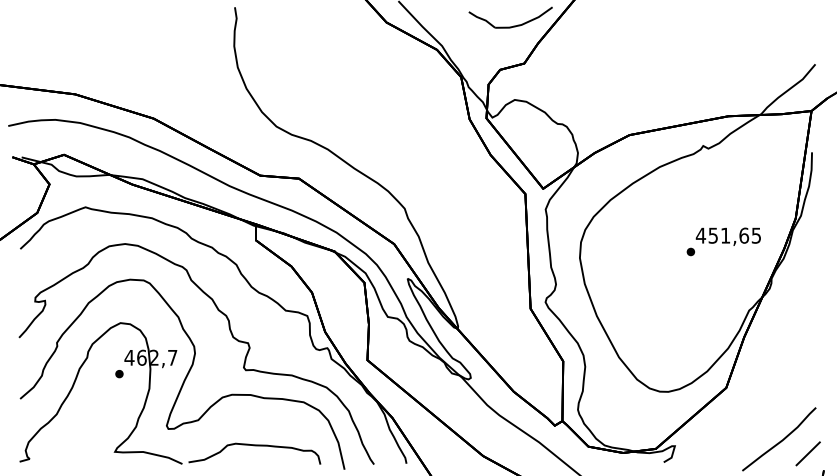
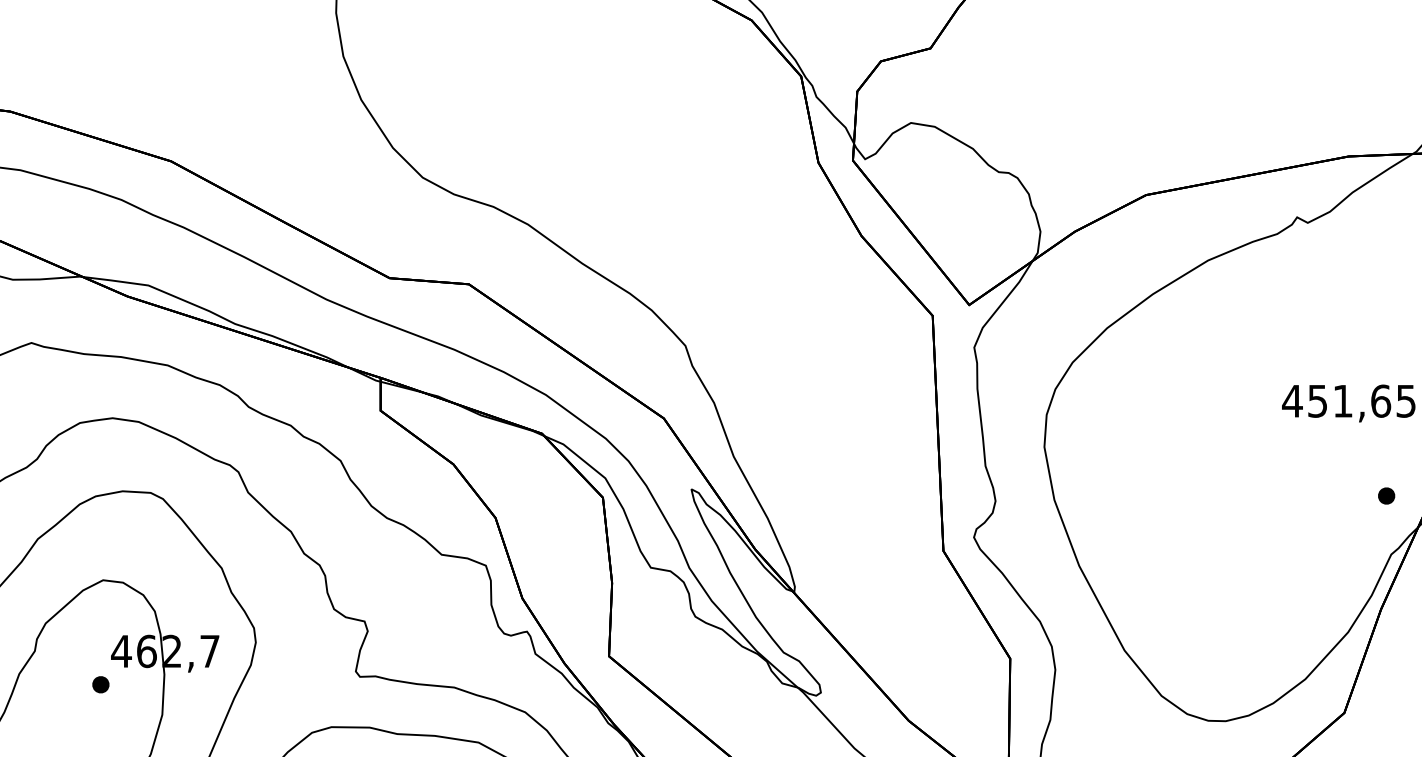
part: (690, 251) -> (1385, 495), moved

